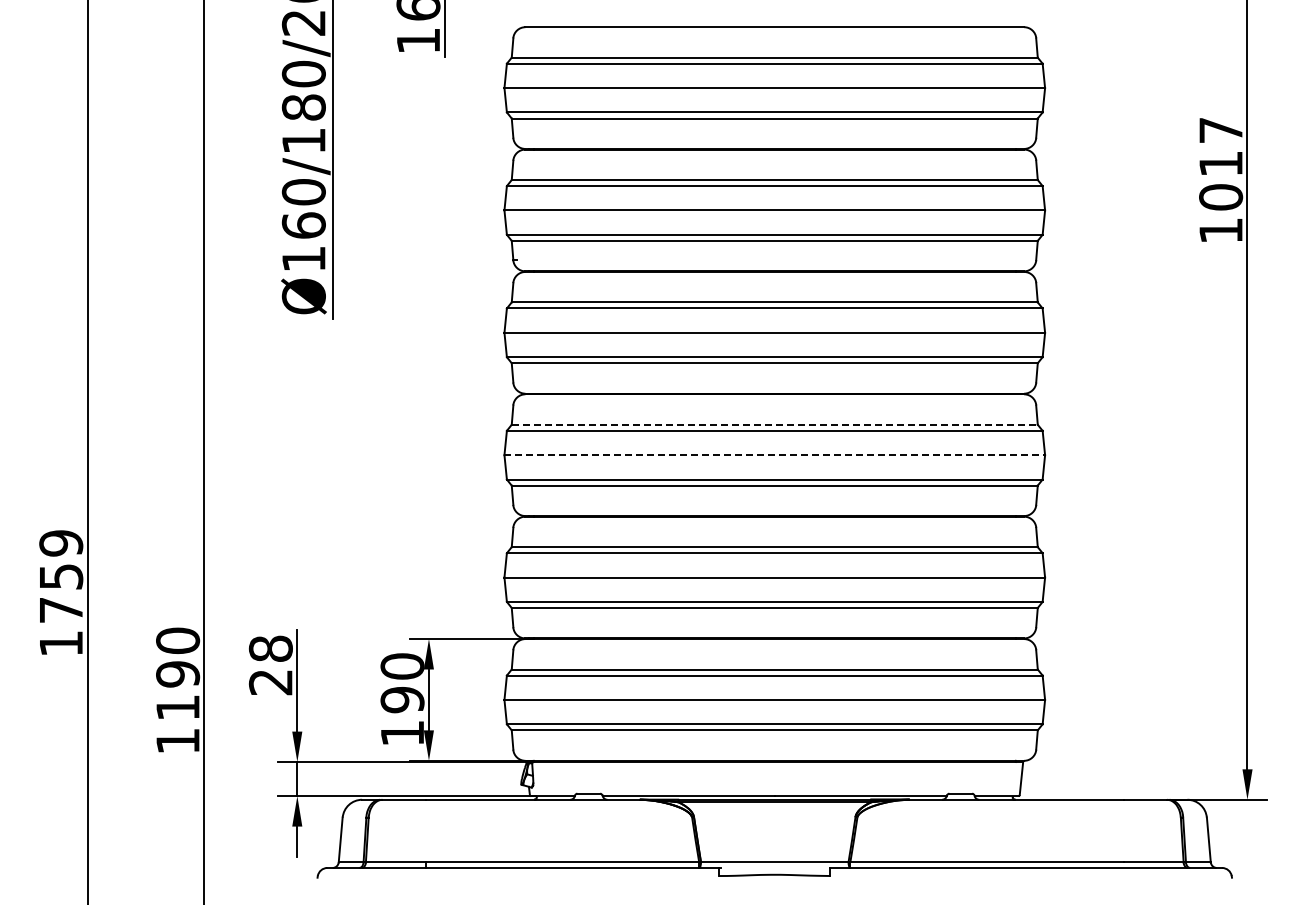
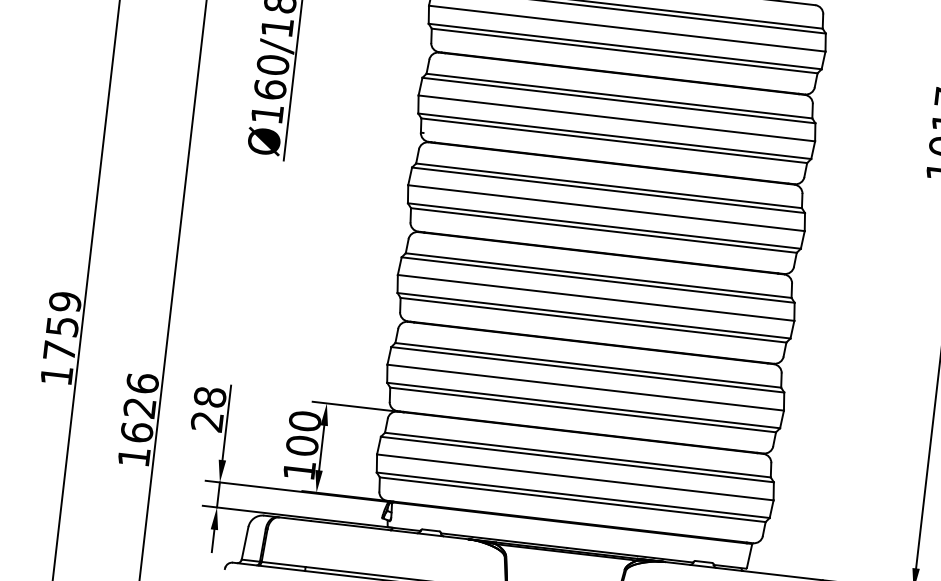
line: (775, 424) -> (599, 275), dashed -> solid
line: (775, 455) -> (596, 298), dashed -> solid
text: (178, 673) -> (140, 407), 1190 -> 1626
text: (402, 699) -> (302, 445), 190 -> 100

